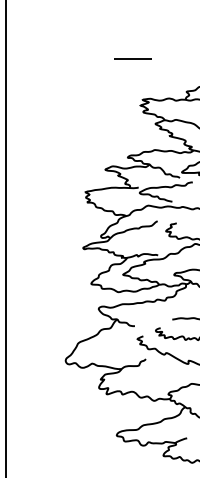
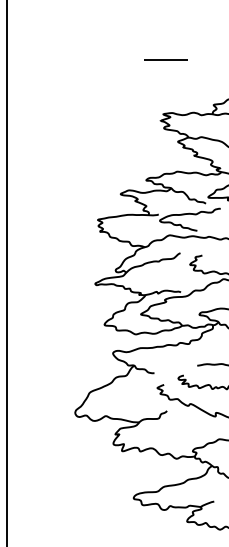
line: (132, 58) -> (165, 59), moved

